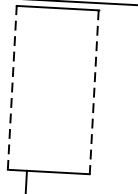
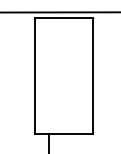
line: (11, 87) -> (34, 75), dashed -> solid
line: (94, 93) -> (93, 76), dashed -> solid

